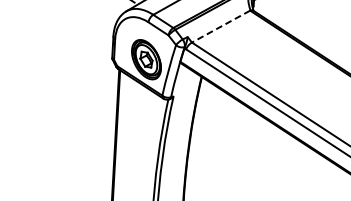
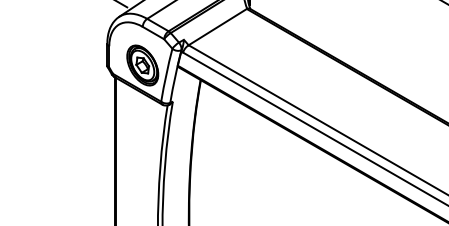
line: (220, 26) -> (217, 27), dashed -> solid

